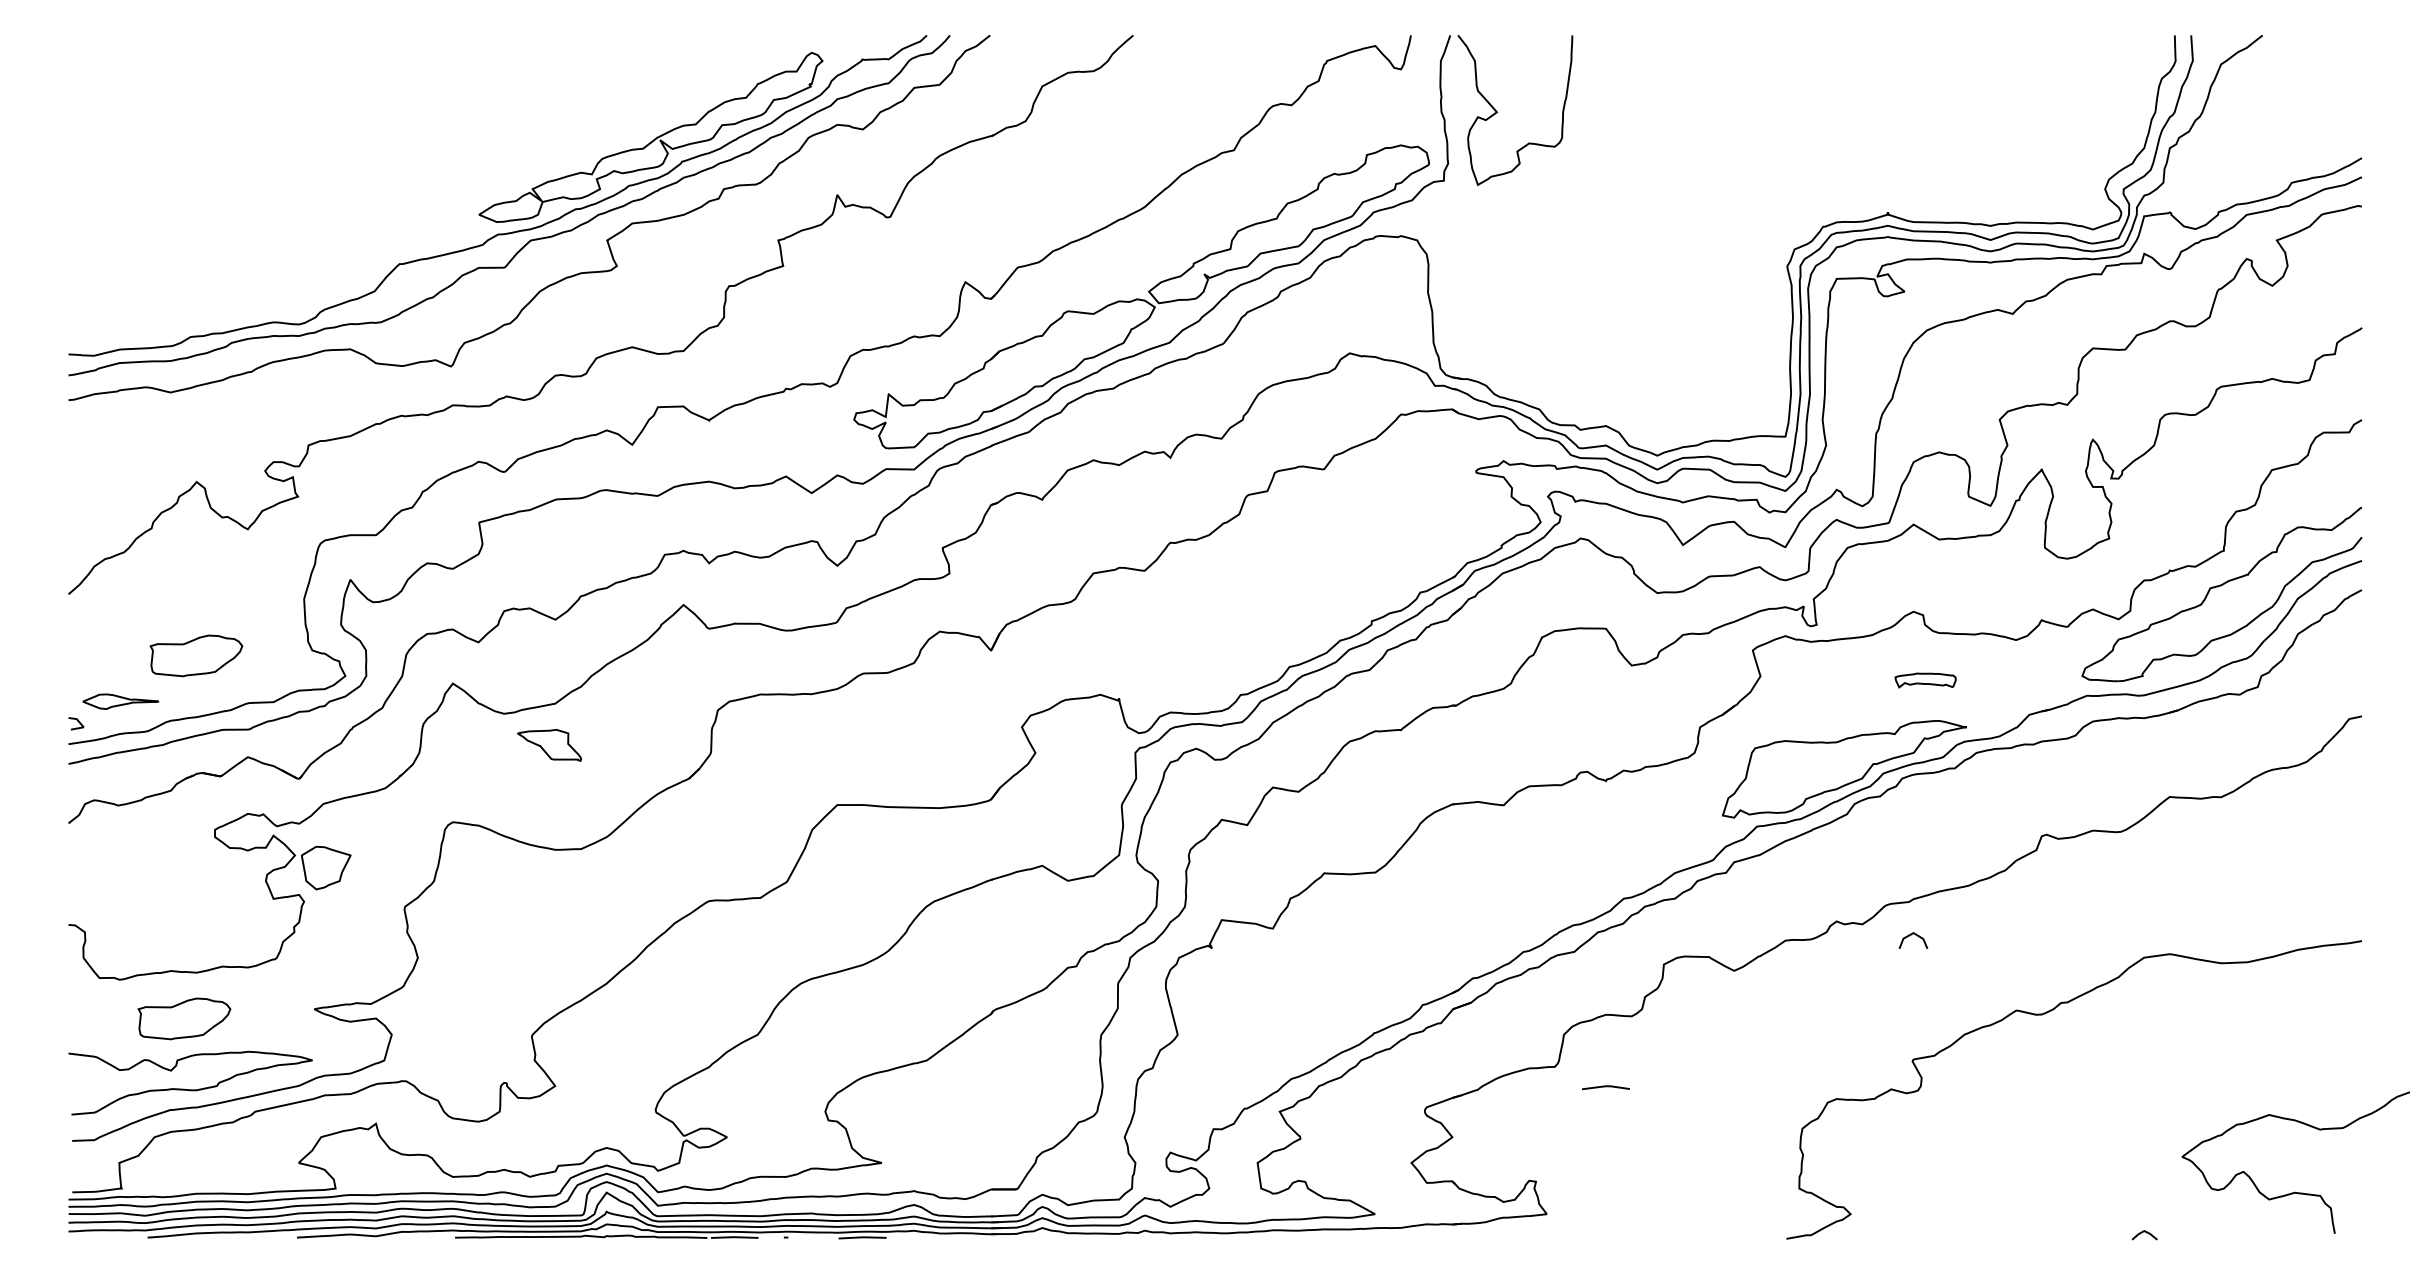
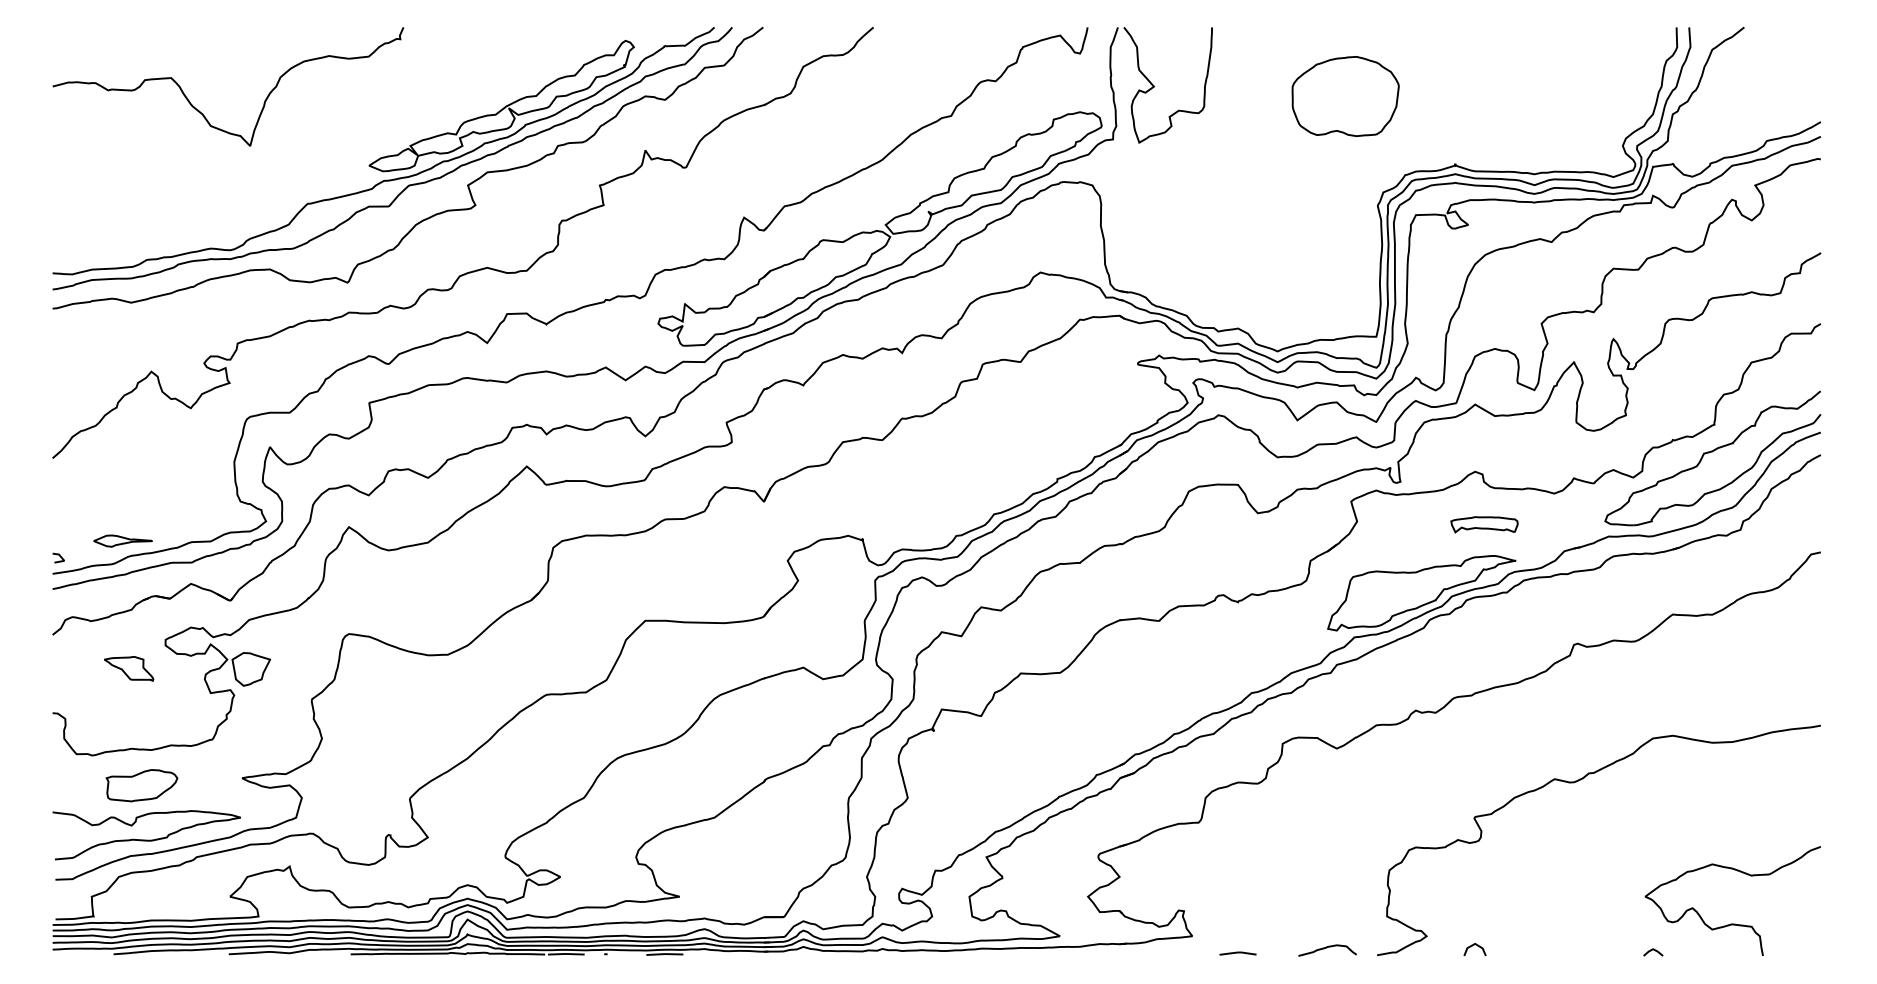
part: (1745, 124) -> (1345, 96), added
curve: (262, 146) -> (202, 113), added
part: (196, 655) -> (151, 505), removed
part: (1925, 680) -> (1484, 524), size x1.43
part: (120, 701) -> (122, 540), moved
part: (549, 745) -> (128, 668), moved
line: (1911, 935) -> (1473, 945), moved
line: (1605, 1087) -> (1237, 953), moved
curve: (2295, 1191) -> (1732, 923), moved
curve: (1721, 1229) -> (1327, 948), added

